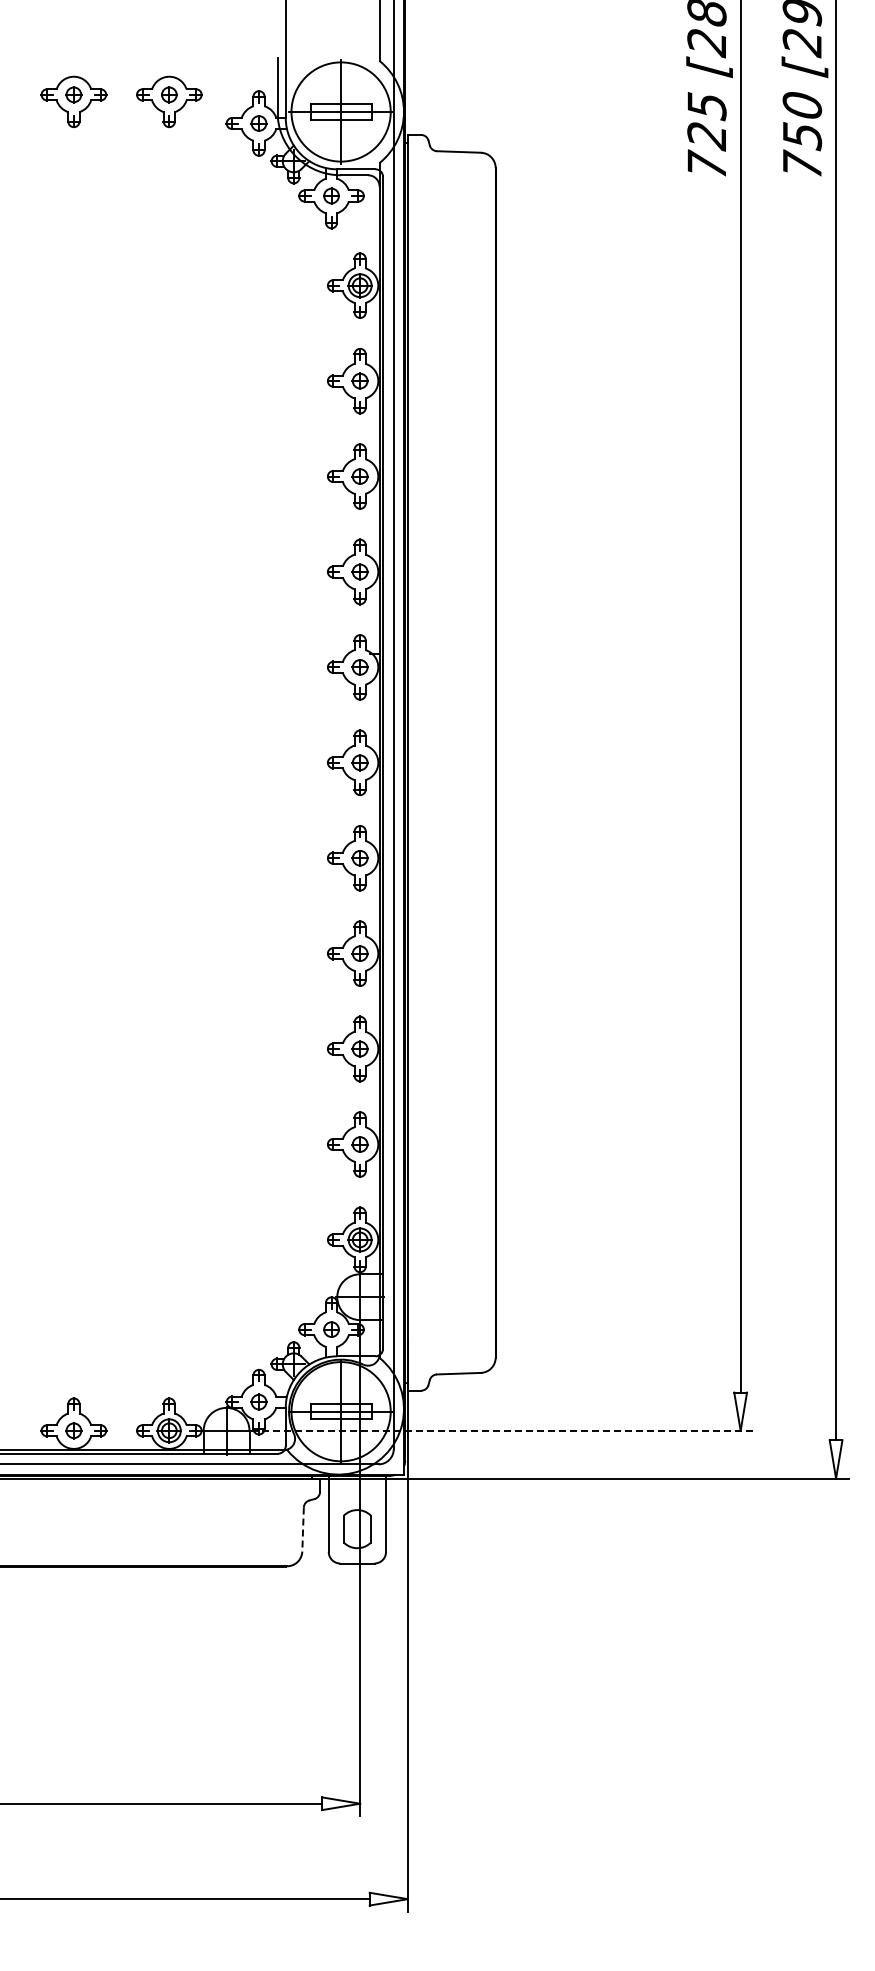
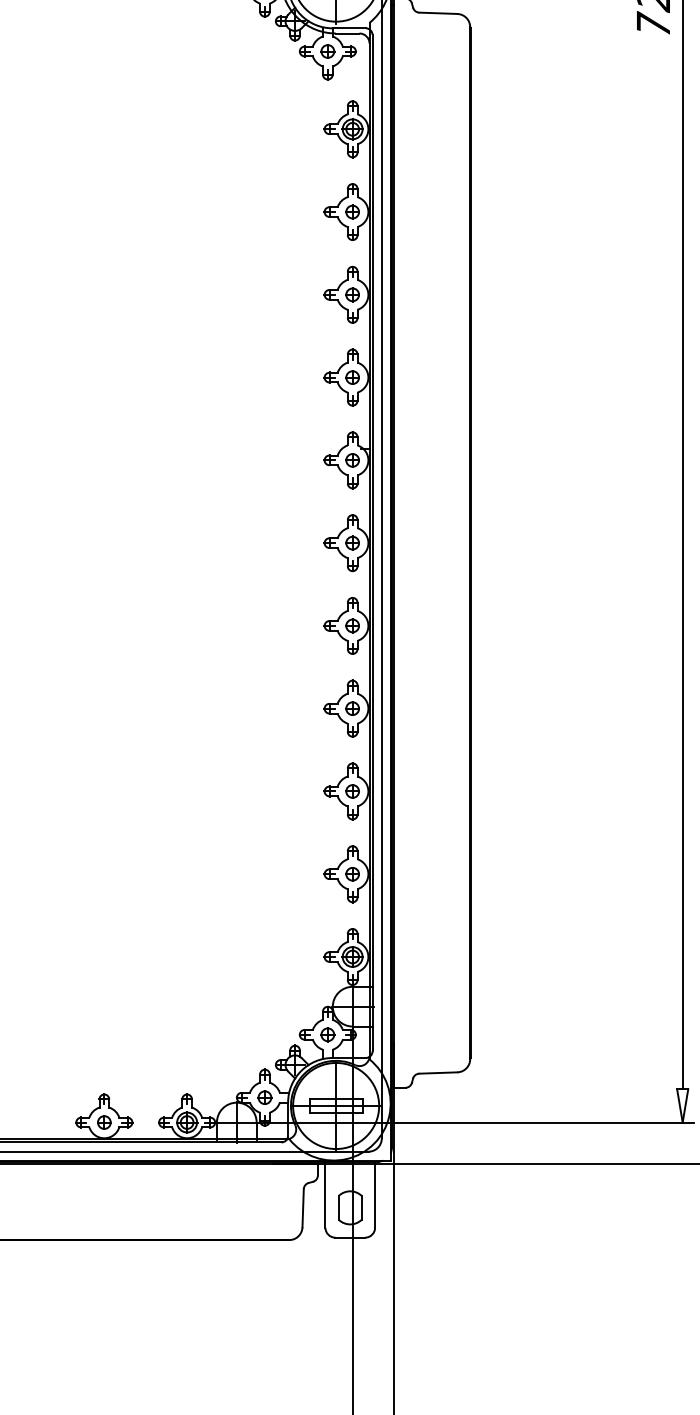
line: (502, 1430) -> (476, 1122), dashed -> solid
line: (303, 1530) -> (303, 1209), dashed -> solid

